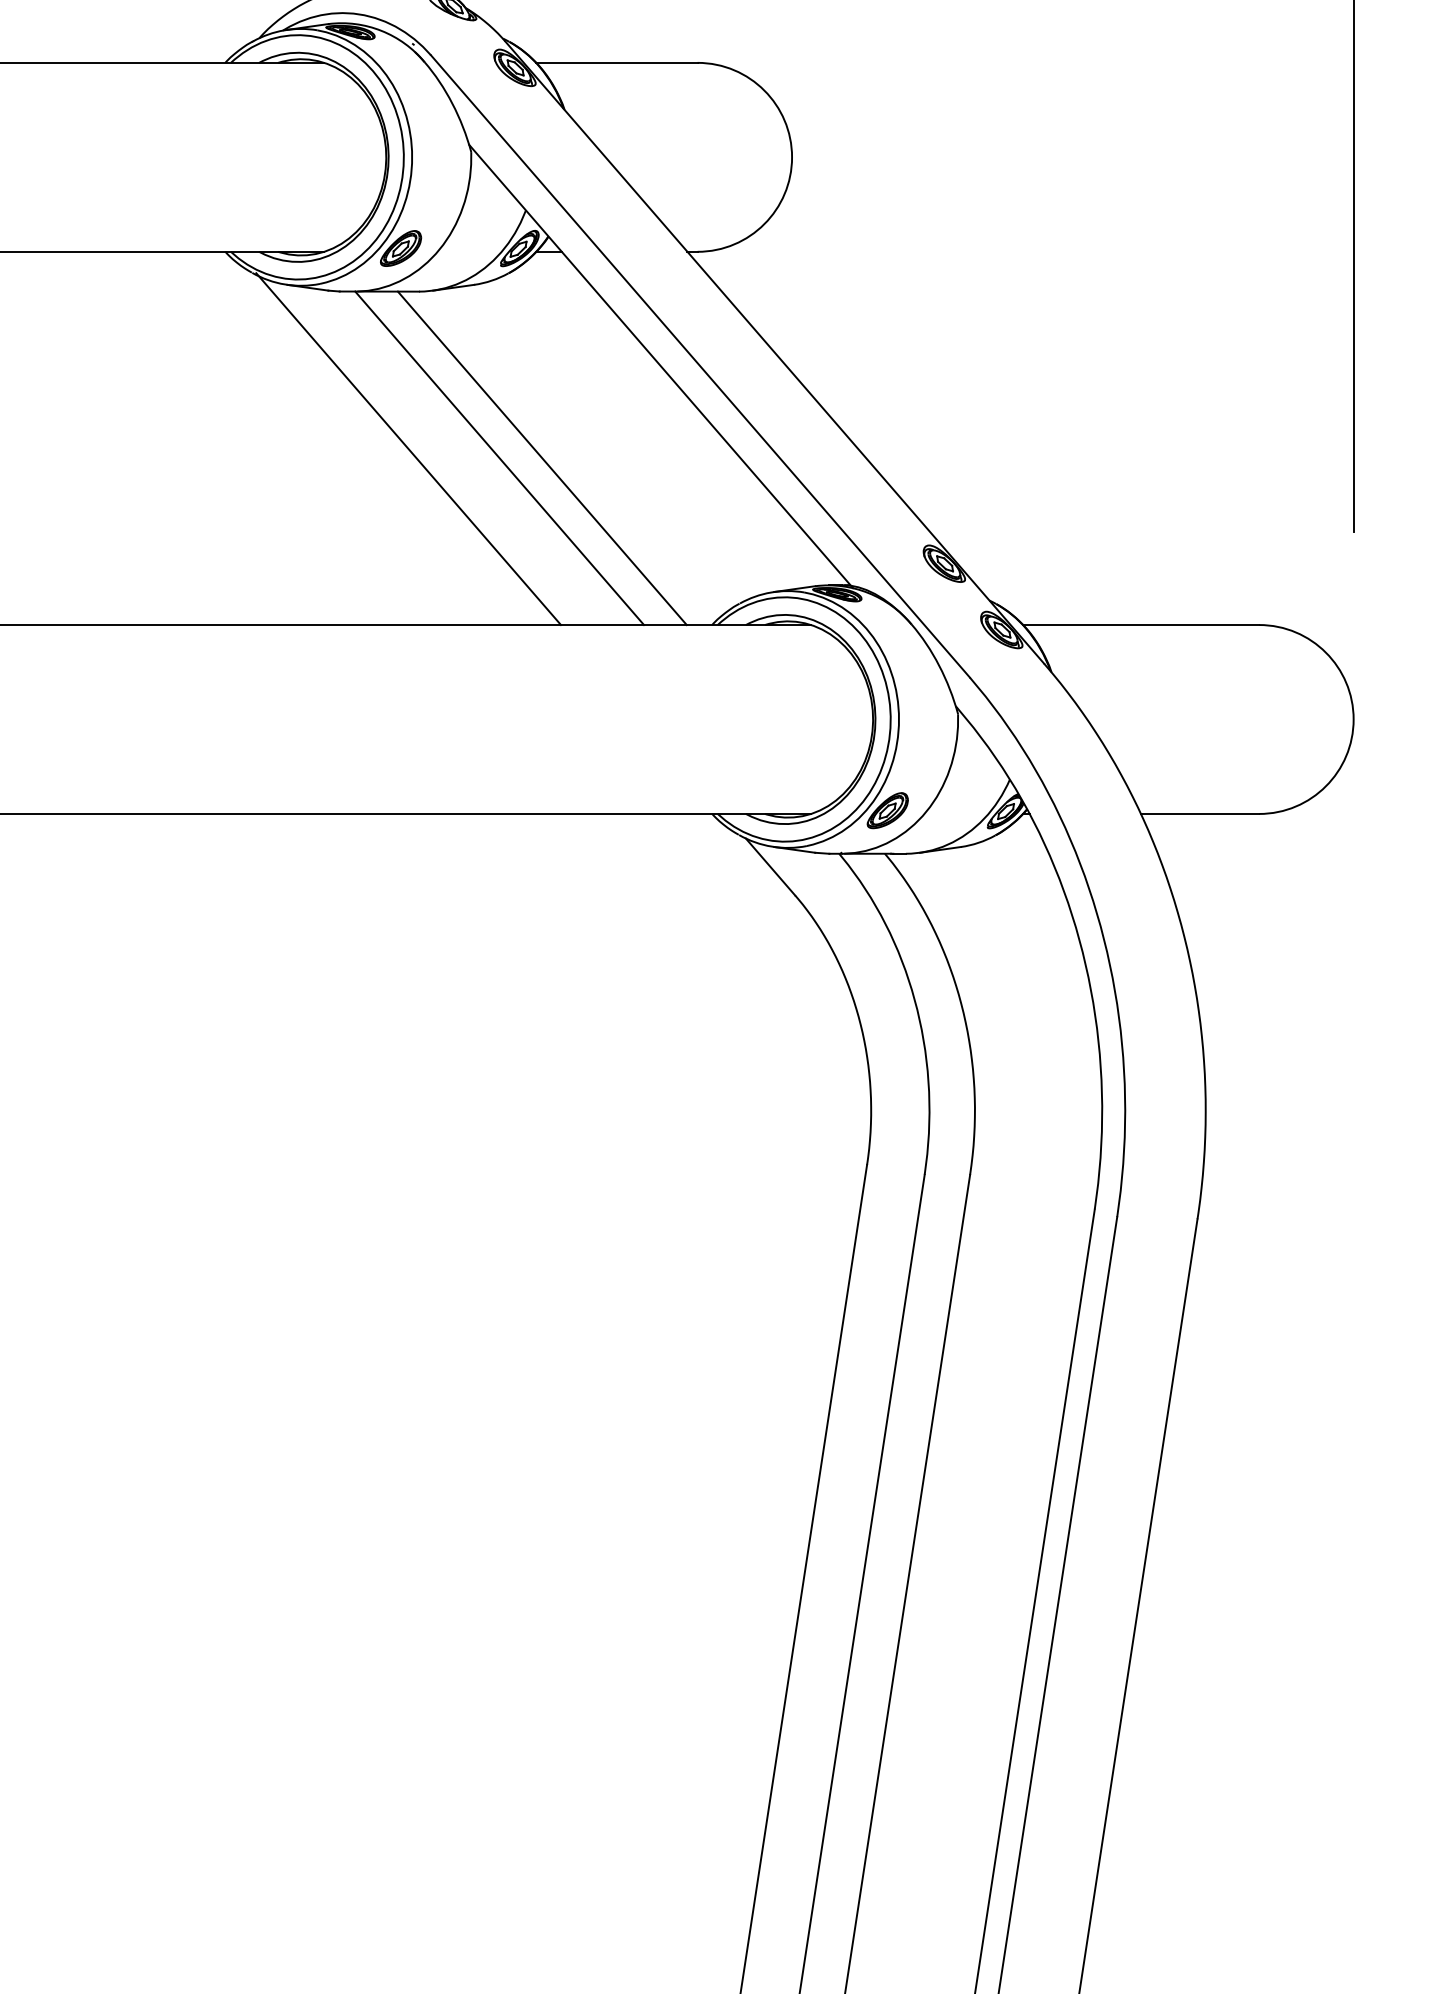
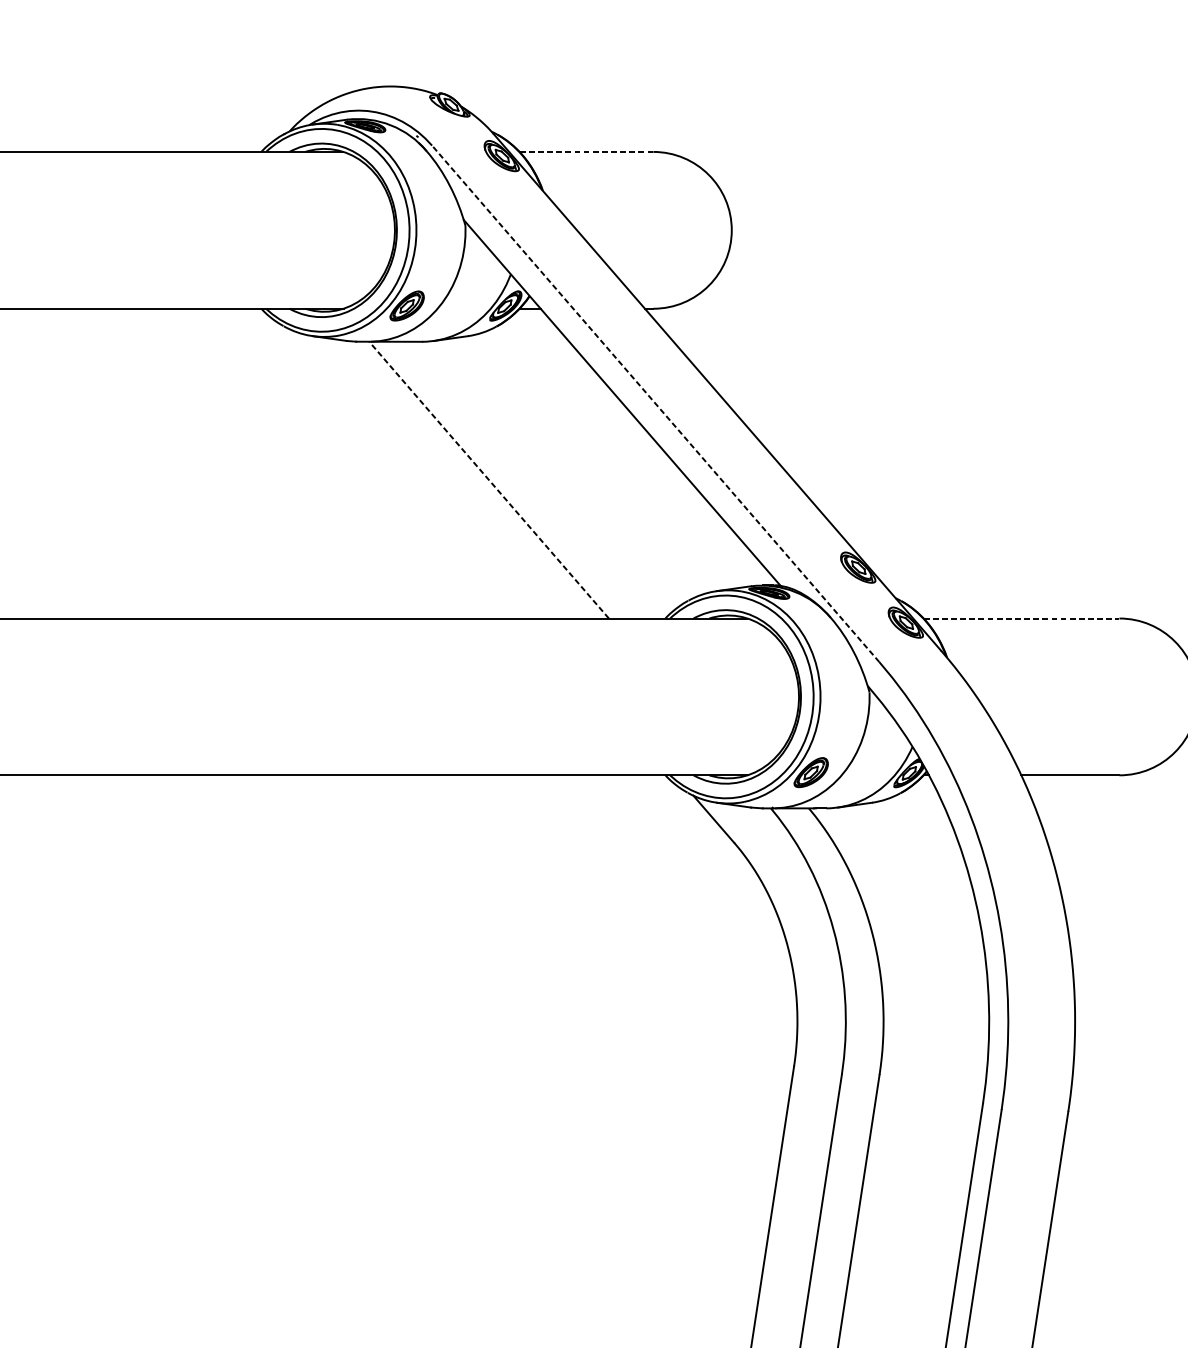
line: (617, 62) -> (586, 151), solid -> dashed
line: (700, 366) -> (655, 403), solid -> dashed
line: (408, 449) -> (413, 472), removed
line: (499, 458) -> (488, 480), solid -> dashed
line: (541, 458) -> (523, 480), removed
line: (1141, 625) -> (1021, 618), solid -> dashed

